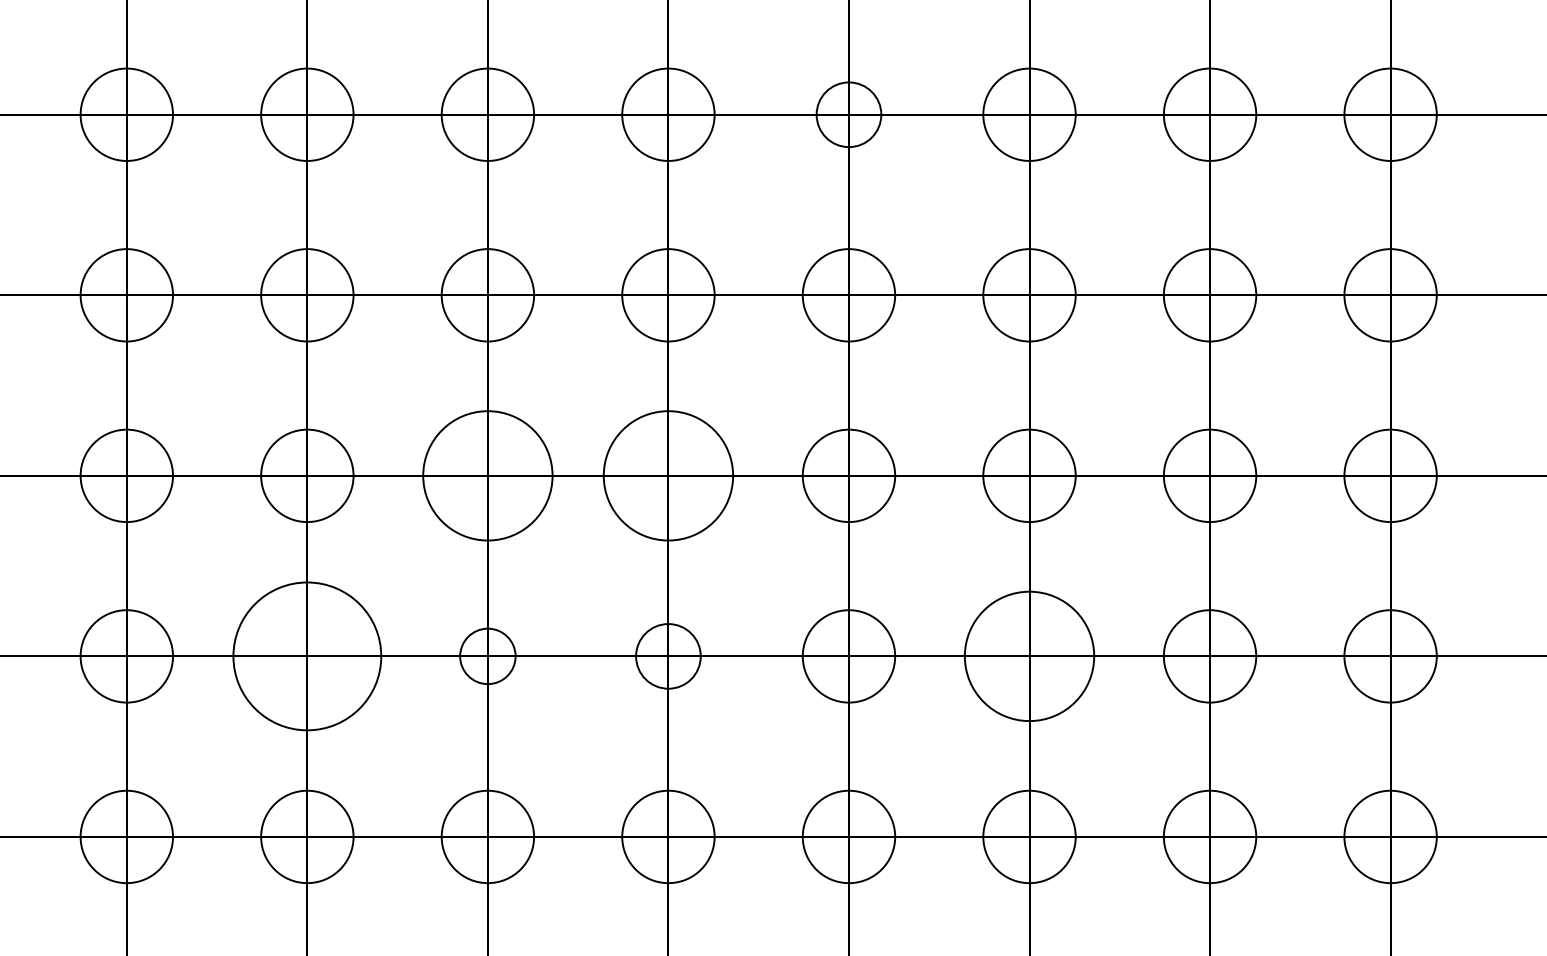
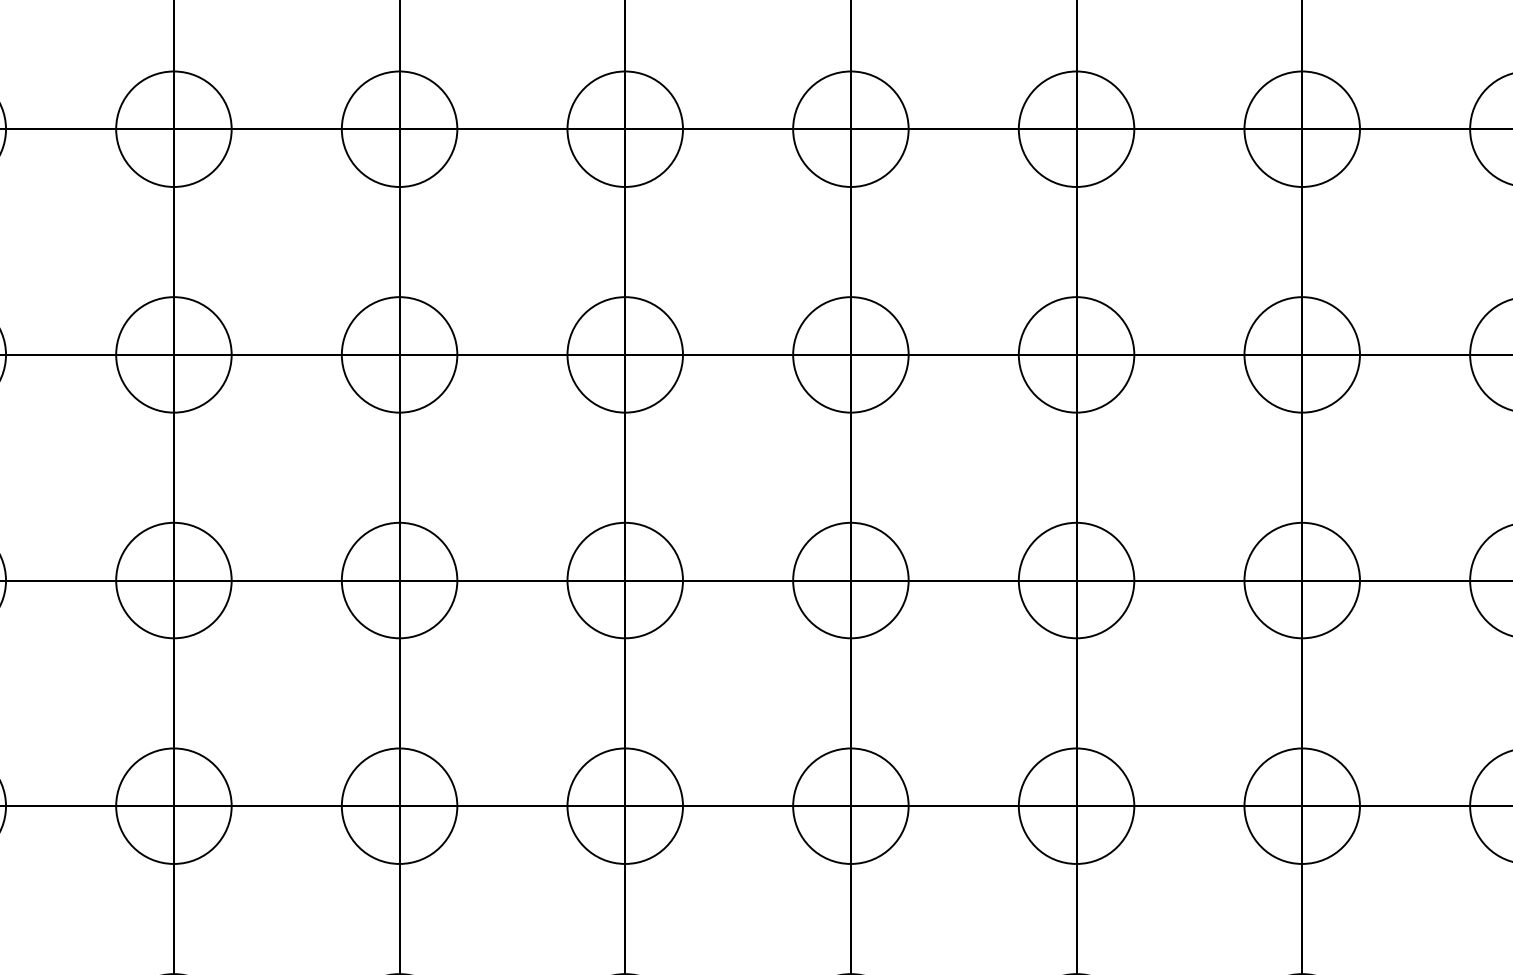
circle: (848, 114) -> (850, 128), size x1.43
circle: (487, 475) -> (399, 580), size x0.71
circle: (668, 475) -> (625, 580), size x0.71
circle: (307, 656) -> (174, 806), size x0.62
circle: (487, 656) -> (399, 806), size x1.67
circle: (668, 656) -> (625, 806), size x1.43
circle: (1029, 656) -> (1076, 806), size x0.71

